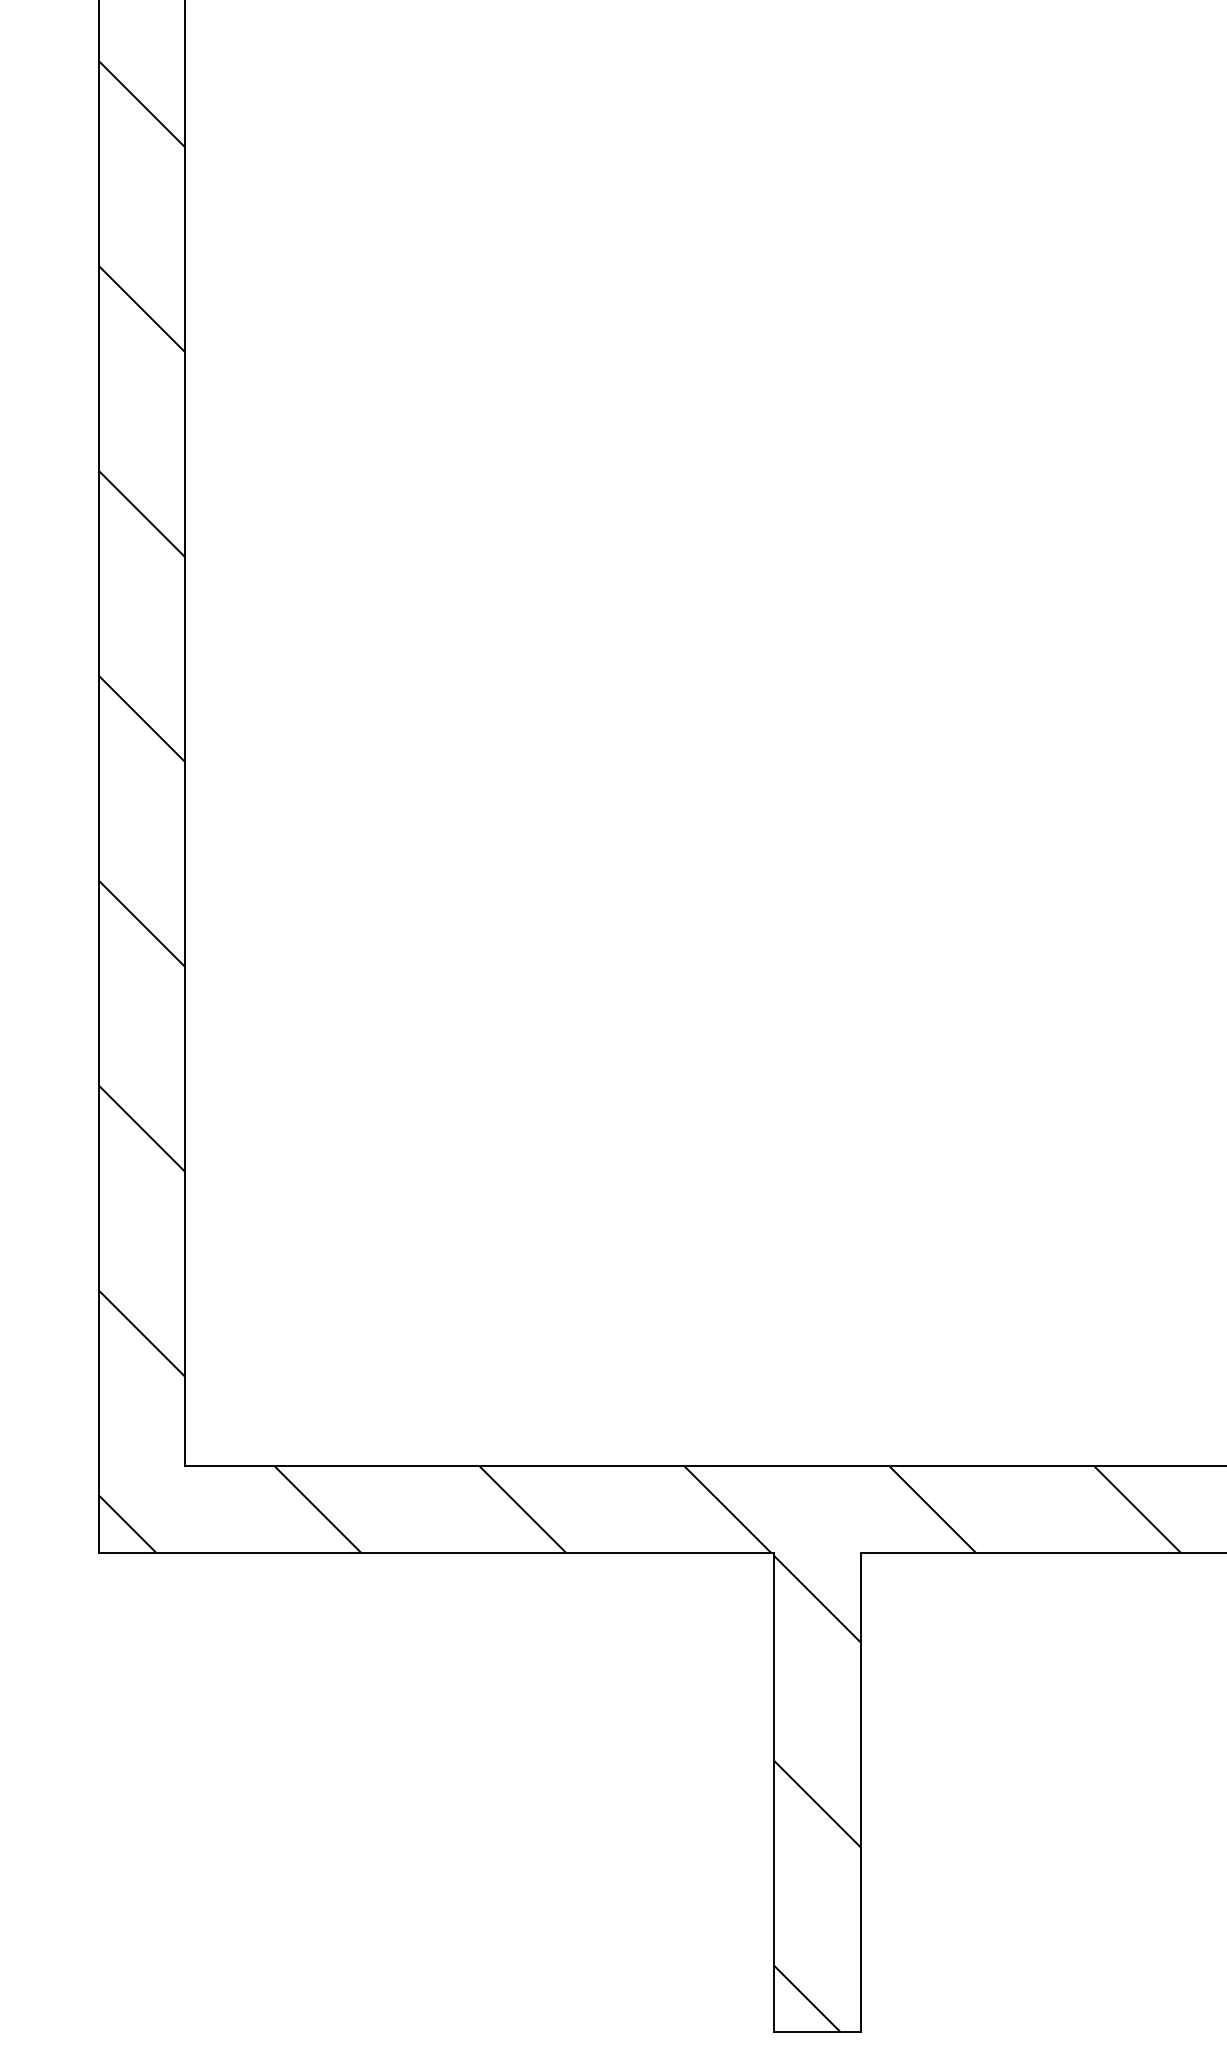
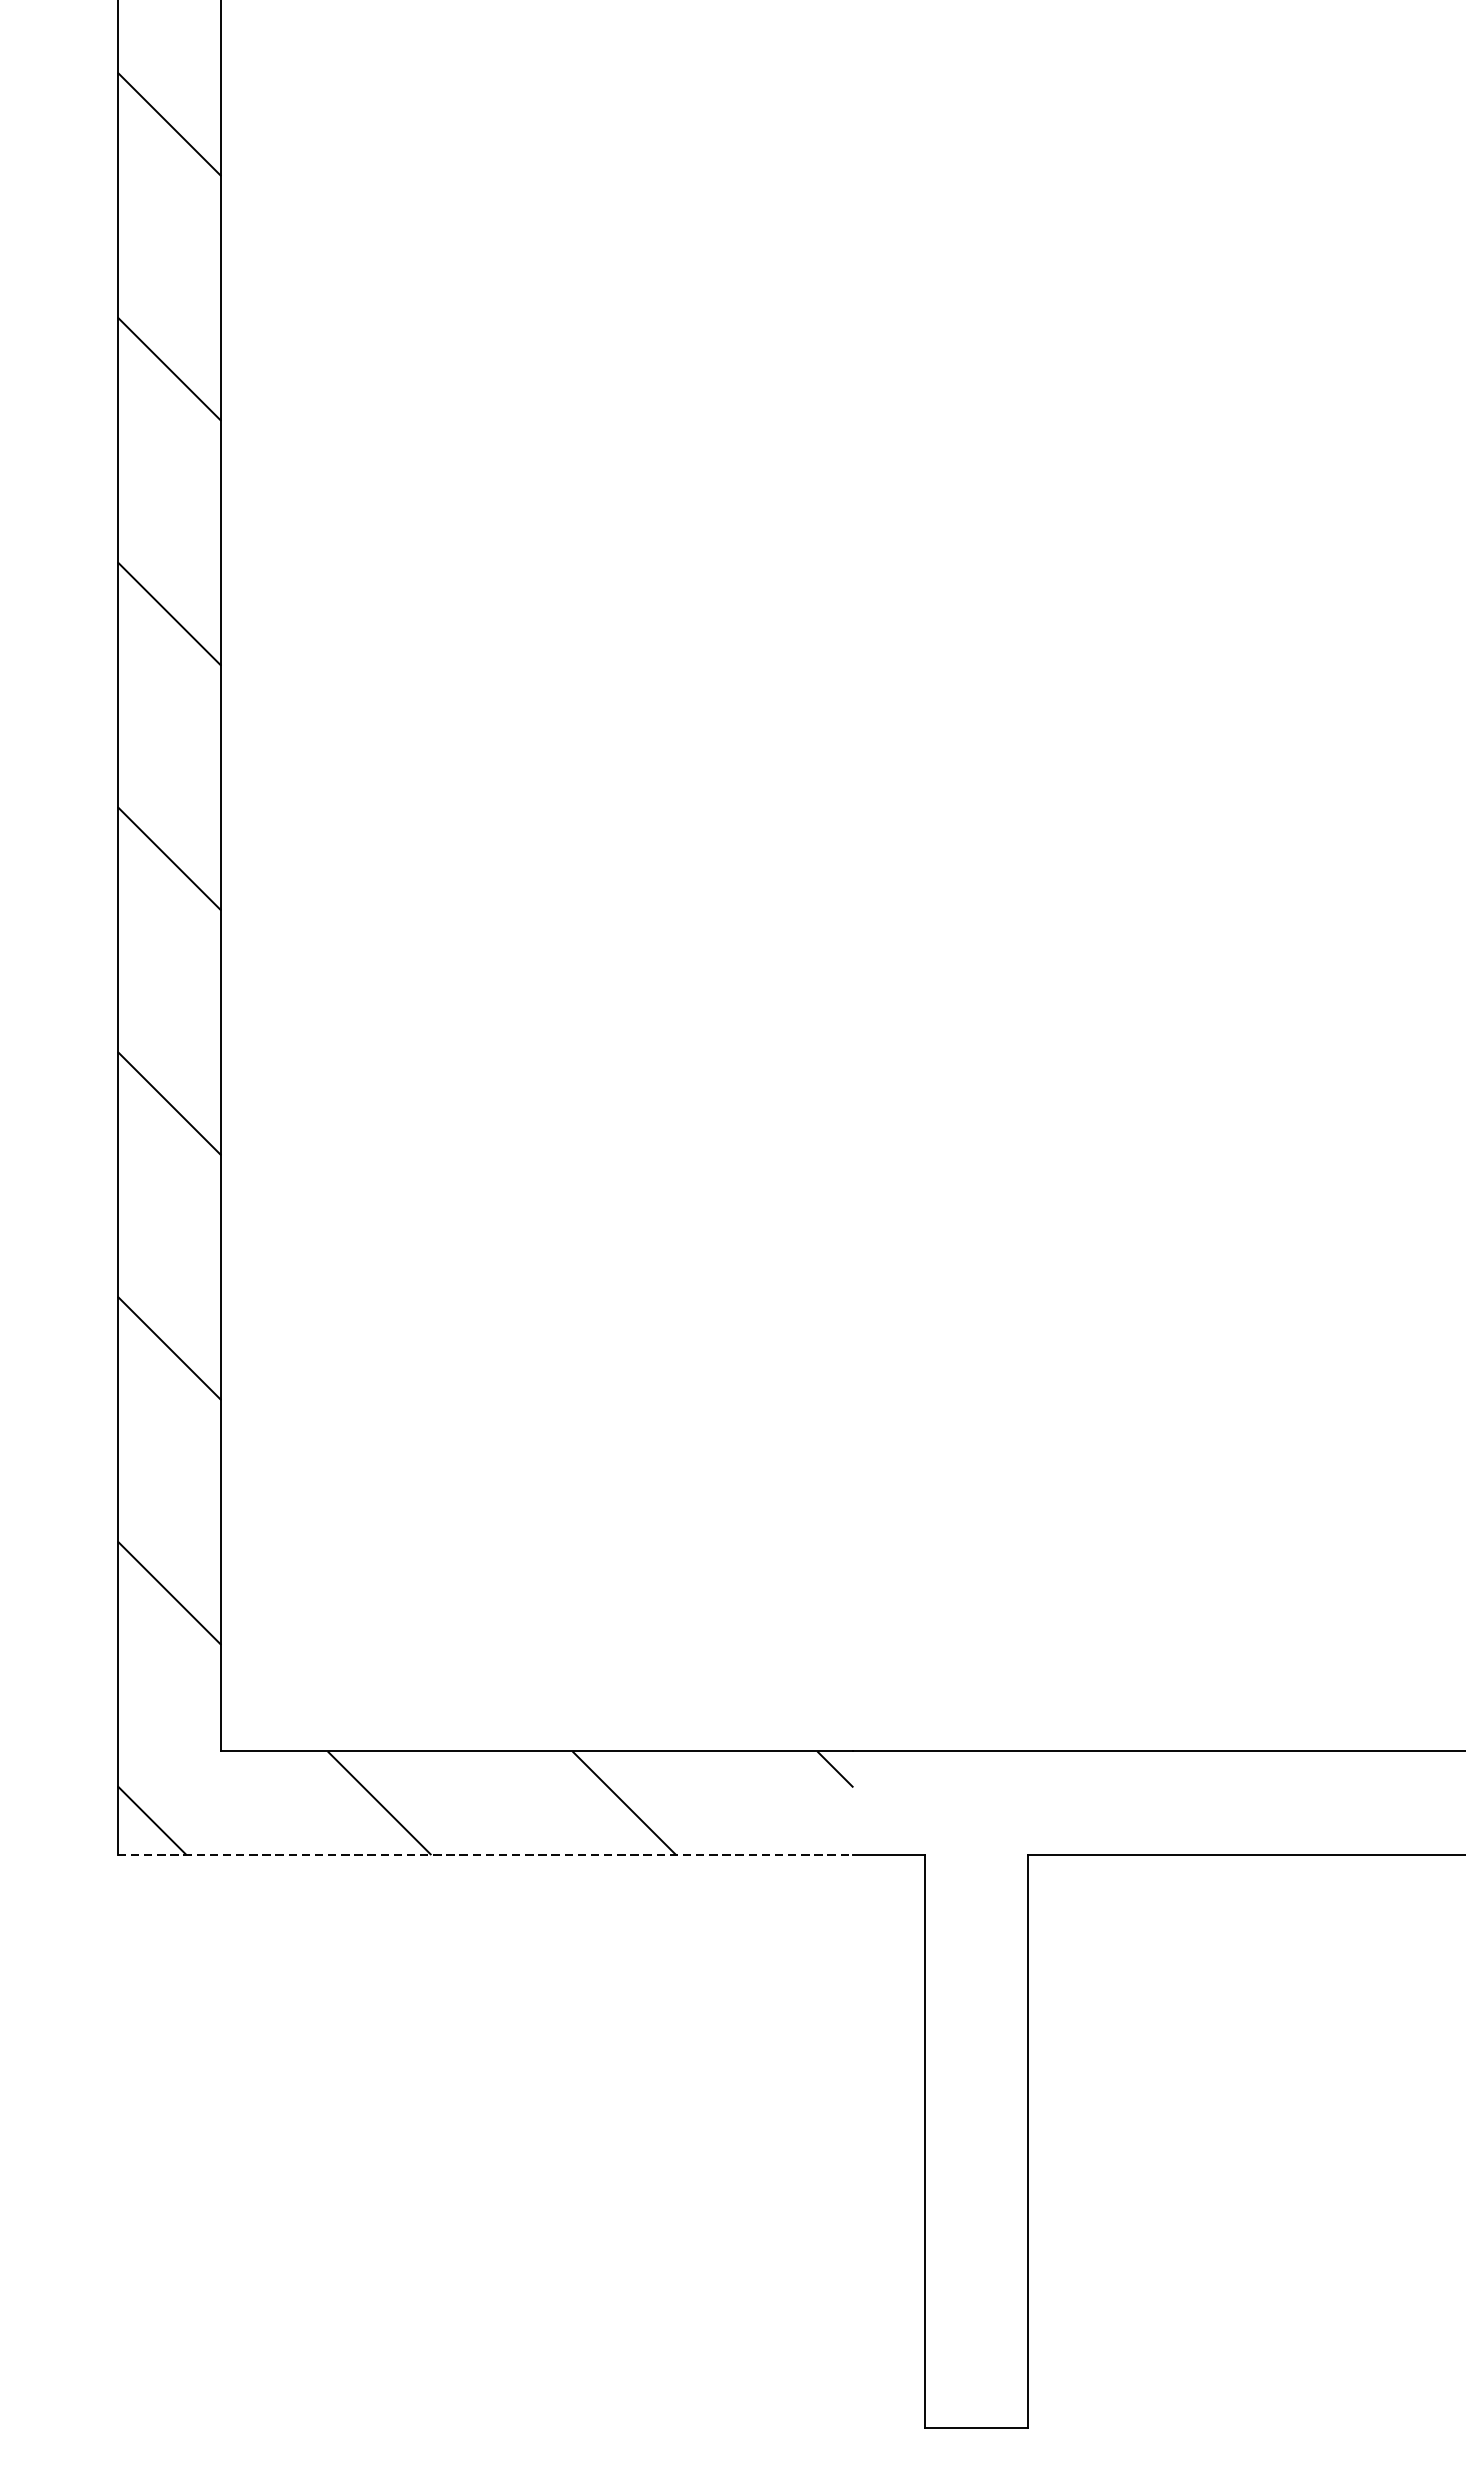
line: (406, 1552) -> (485, 1854), solid -> dashed
hatch: (947, 1748) -> (1132, 2089), removed

